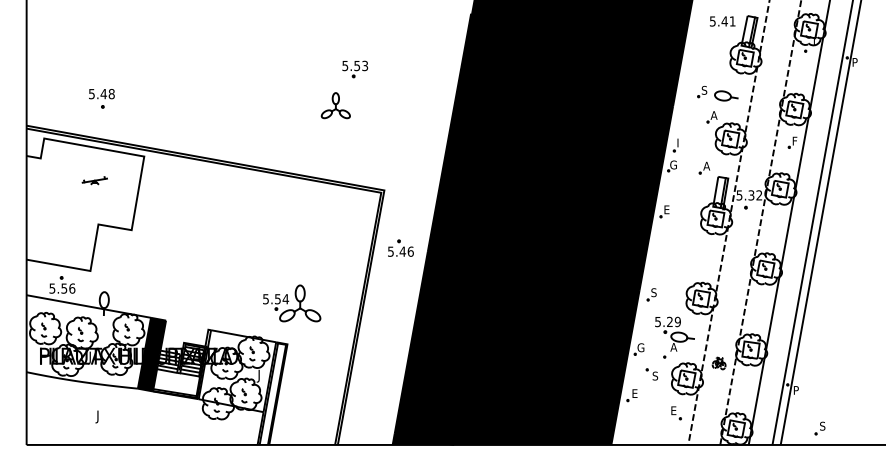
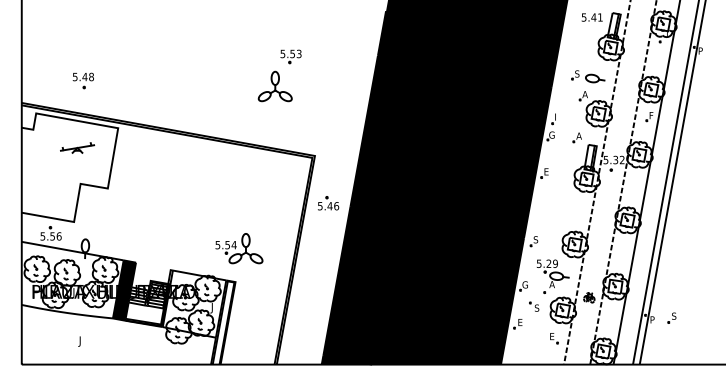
part: (335, 105) -> (274, 86), size x1.43
part: (94, 180) -> (77, 147), size x1.67
part: (819, 427) -> (671, 317), moved

